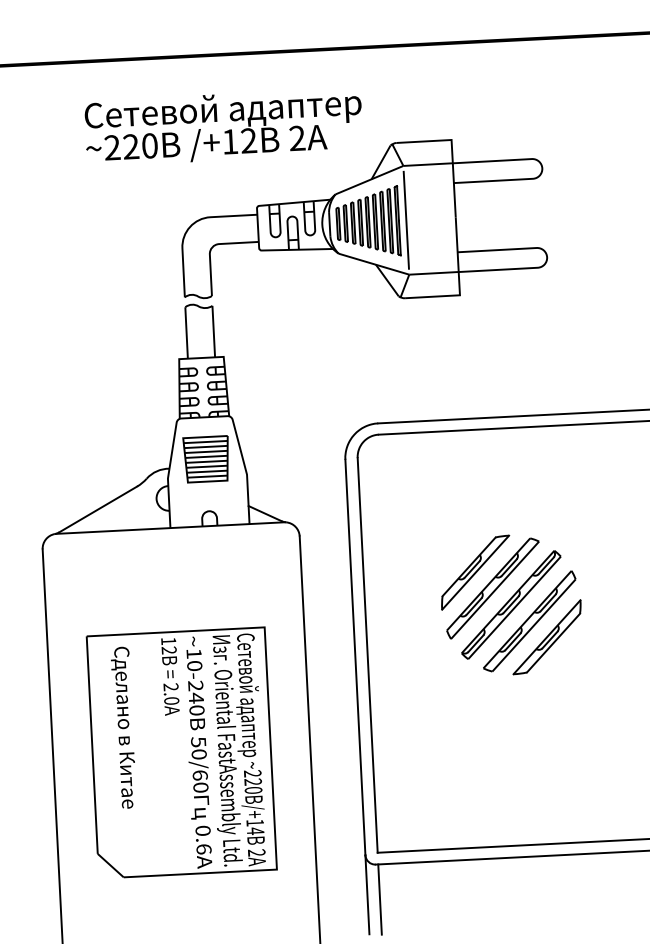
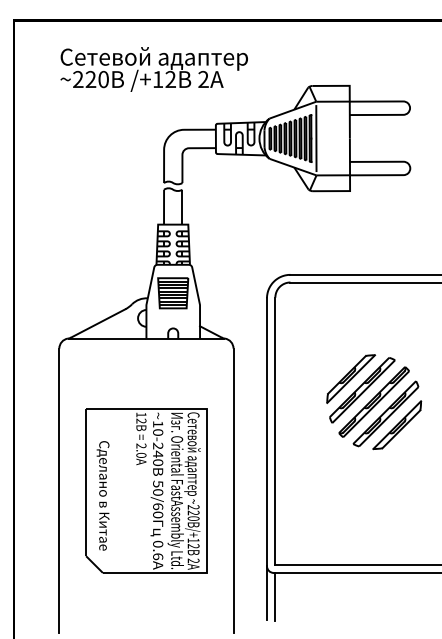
text: (222, 127) -> (153, 69), moved
text: (122, 727) -> (102, 495), moved
text: (255, 830) -> (193, 545), /+14 -> /+12

